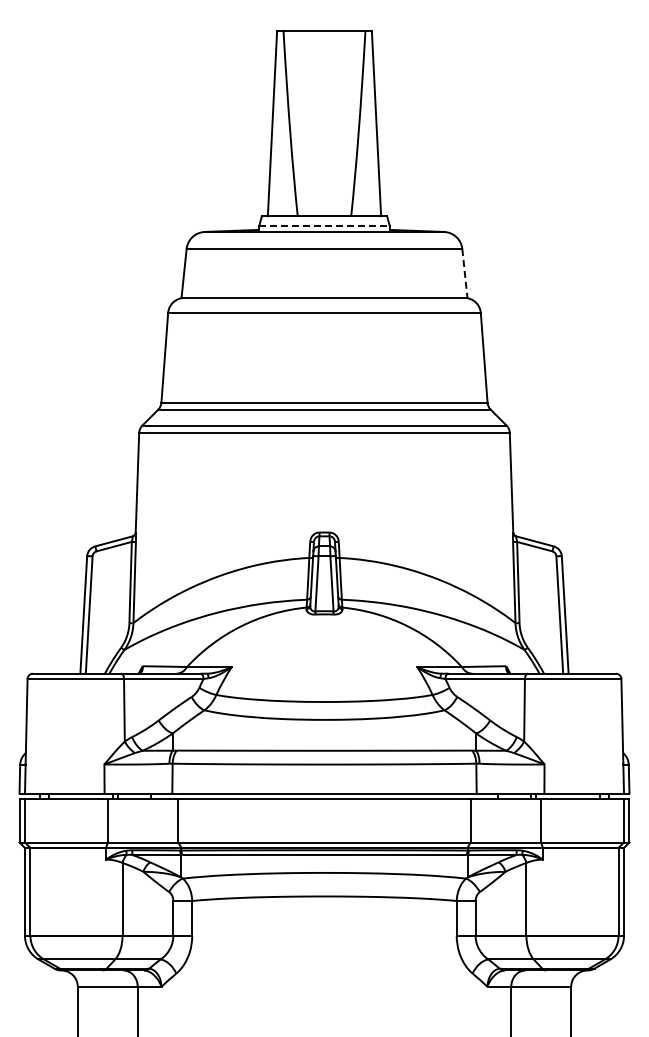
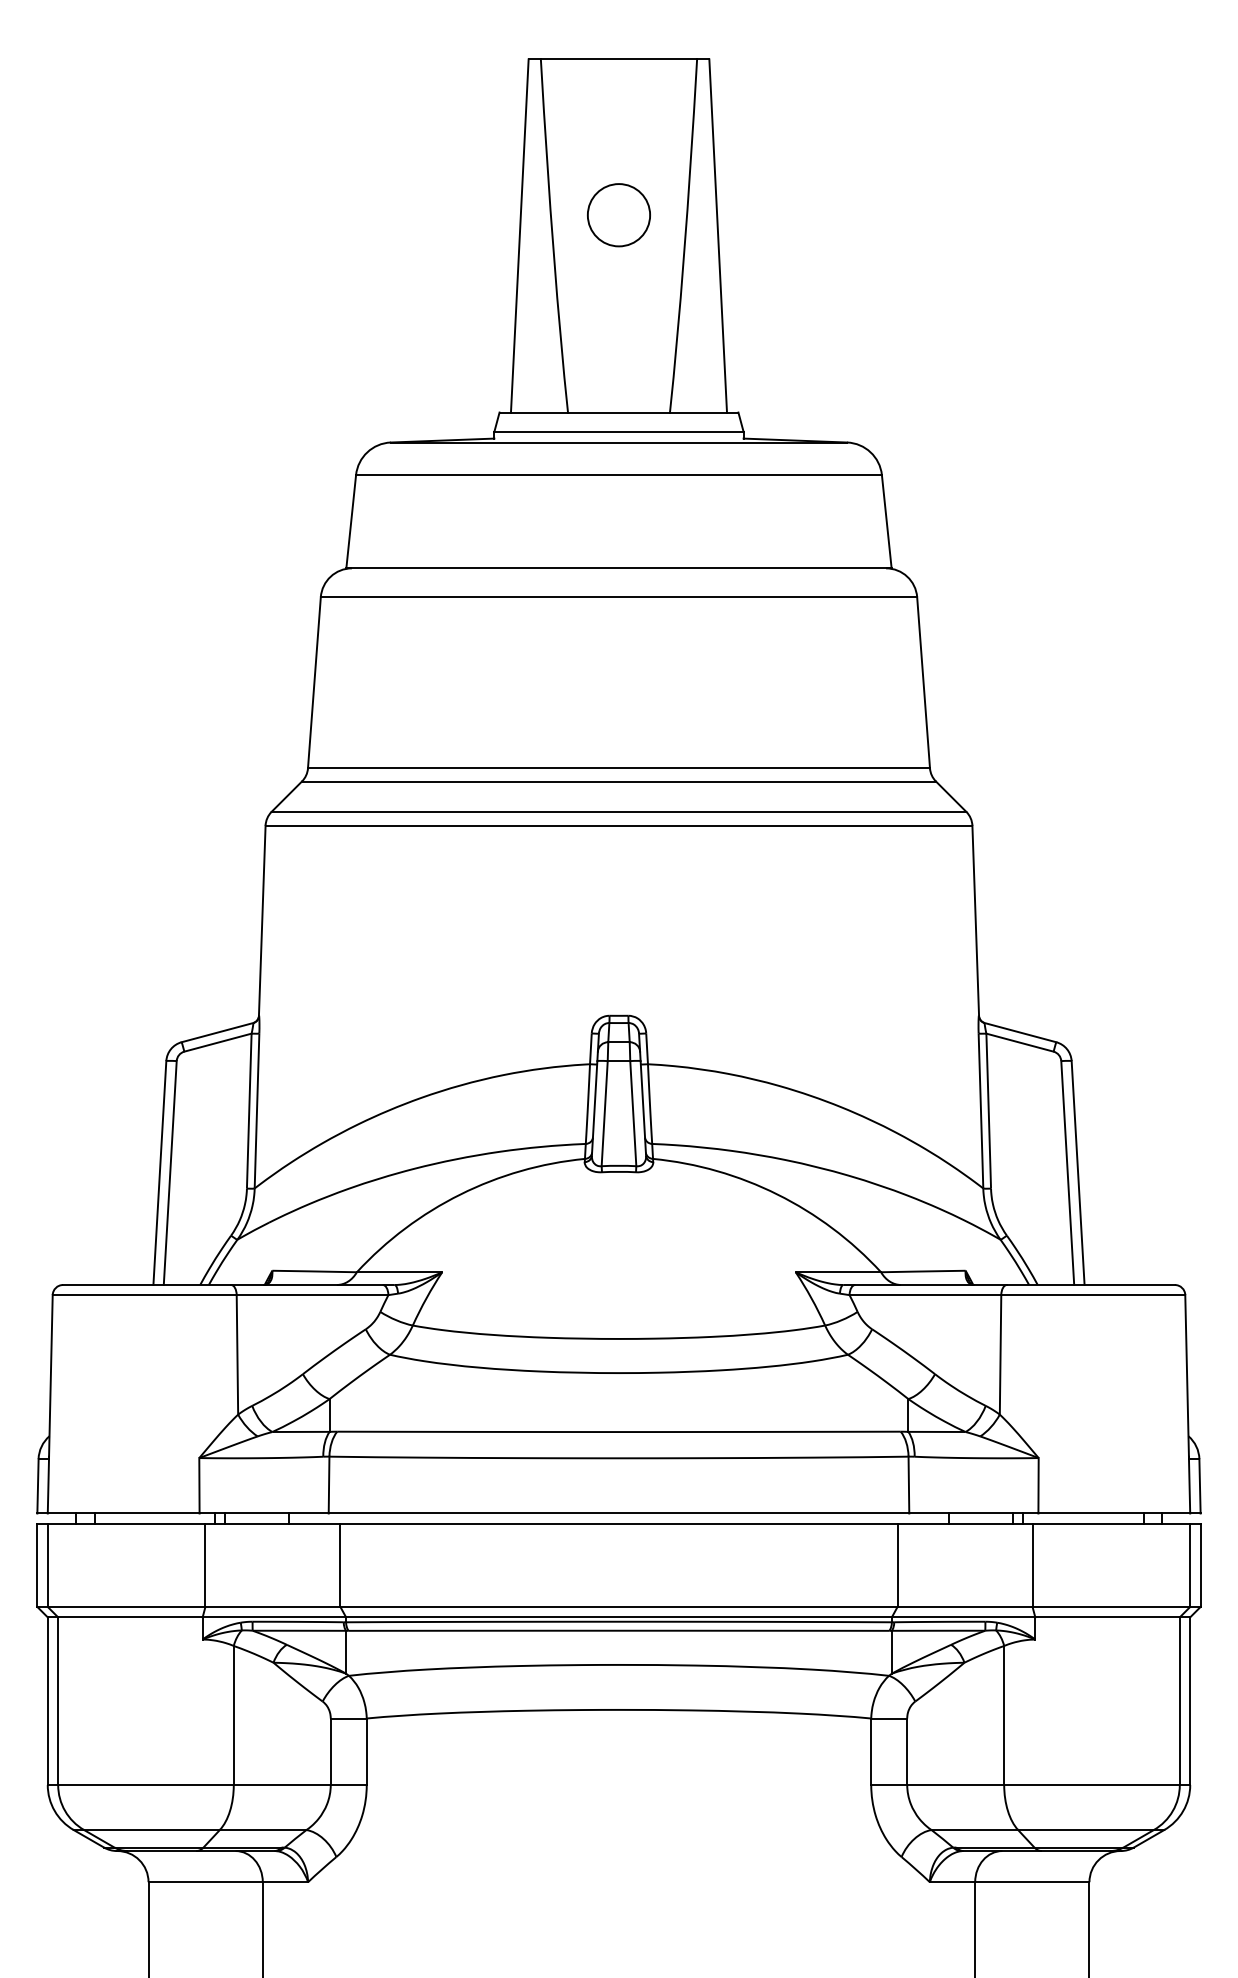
circle: (324, 112) -> (619, 214), added
line: (324, 226) -> (619, 432), dashed -> solid
line: (464, 273) -> (886, 521), dashed -> solid

